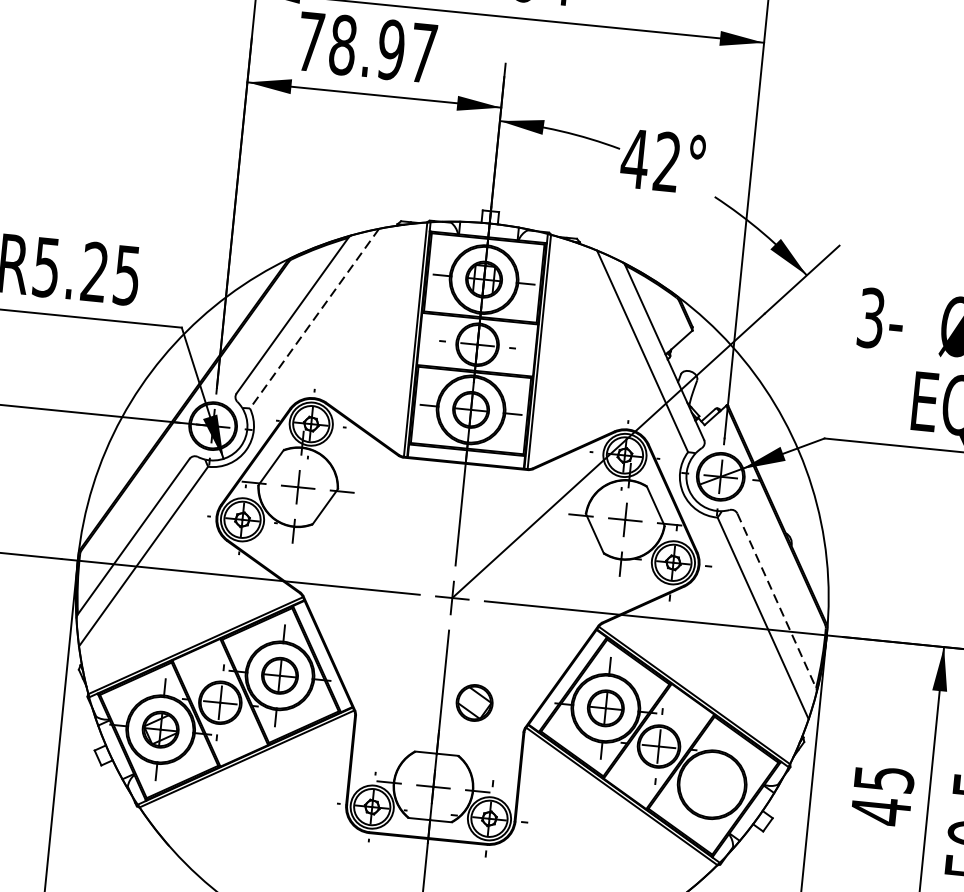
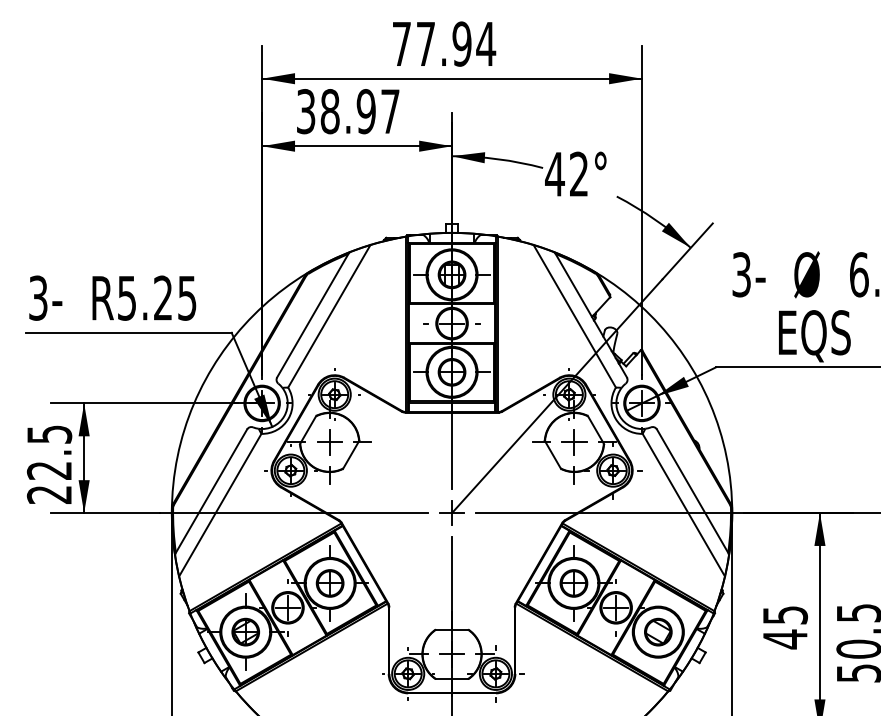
text: (311, 41) -> (306, 111), 78.97 -> 38.97
line: (314, 318) -> (329, 316), dashed -> solid
line: (776, 601) -> (692, 491), dashed -> solid
part: (474, 702) -> (658, 631), moved

